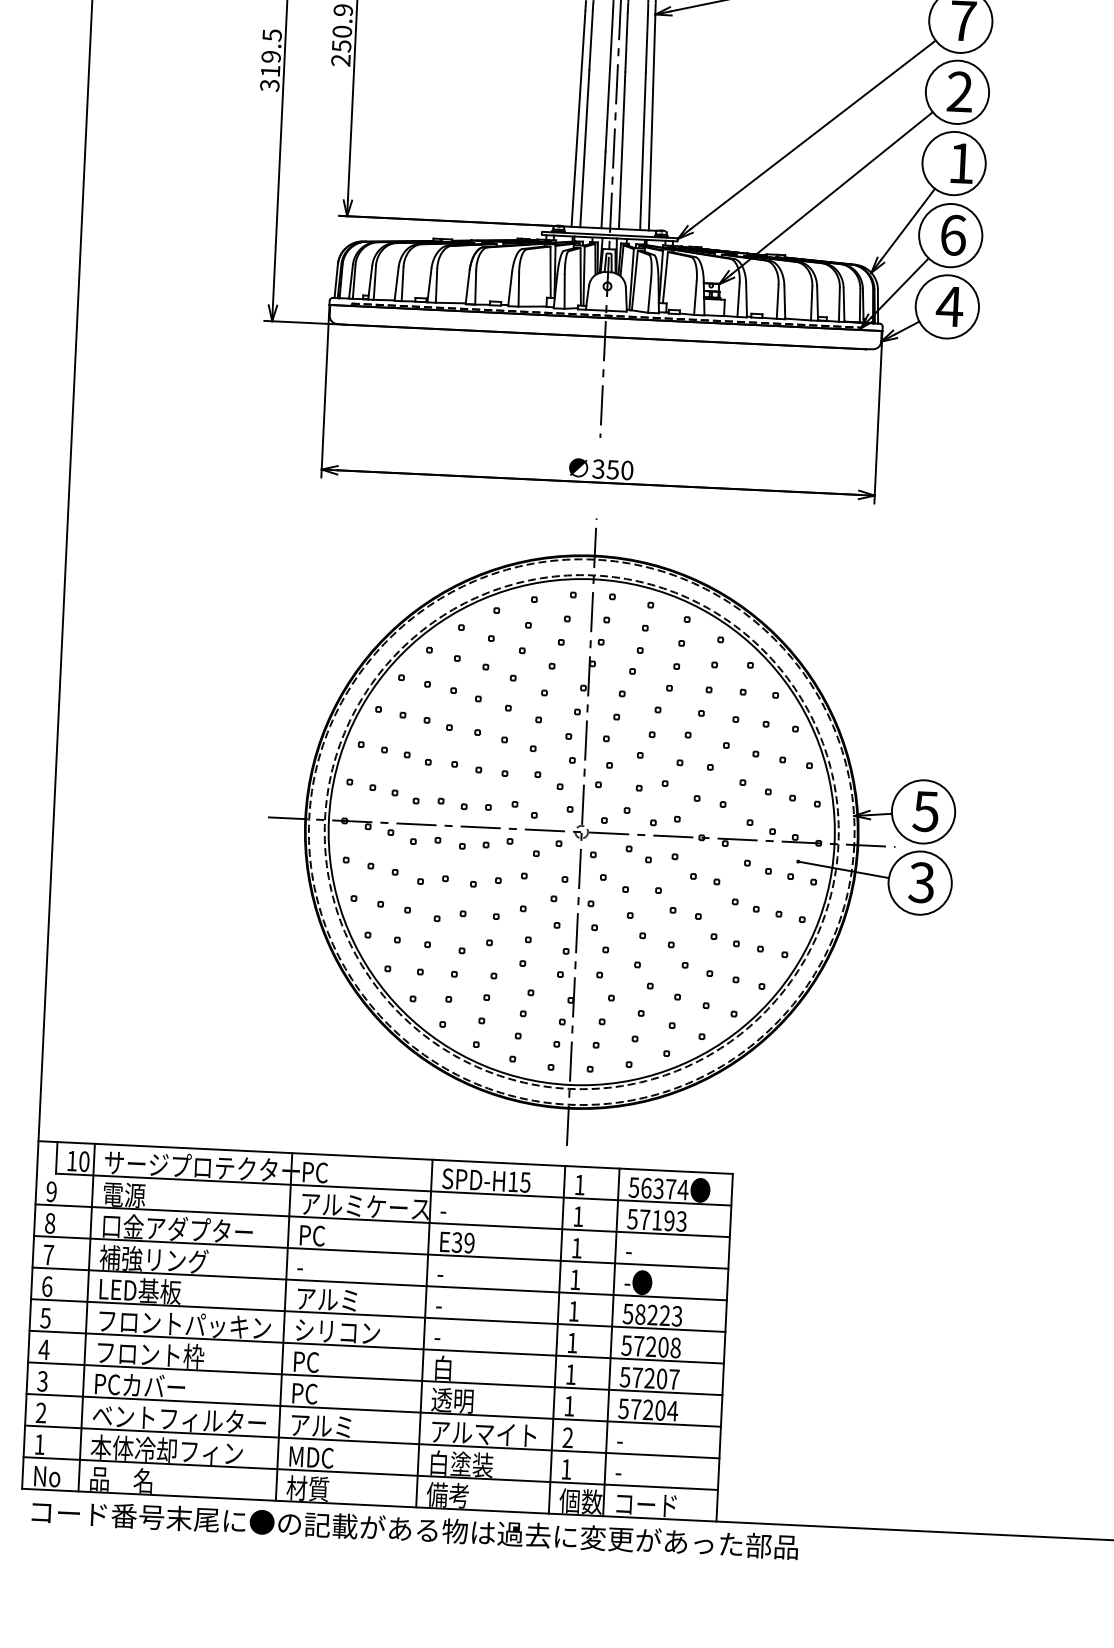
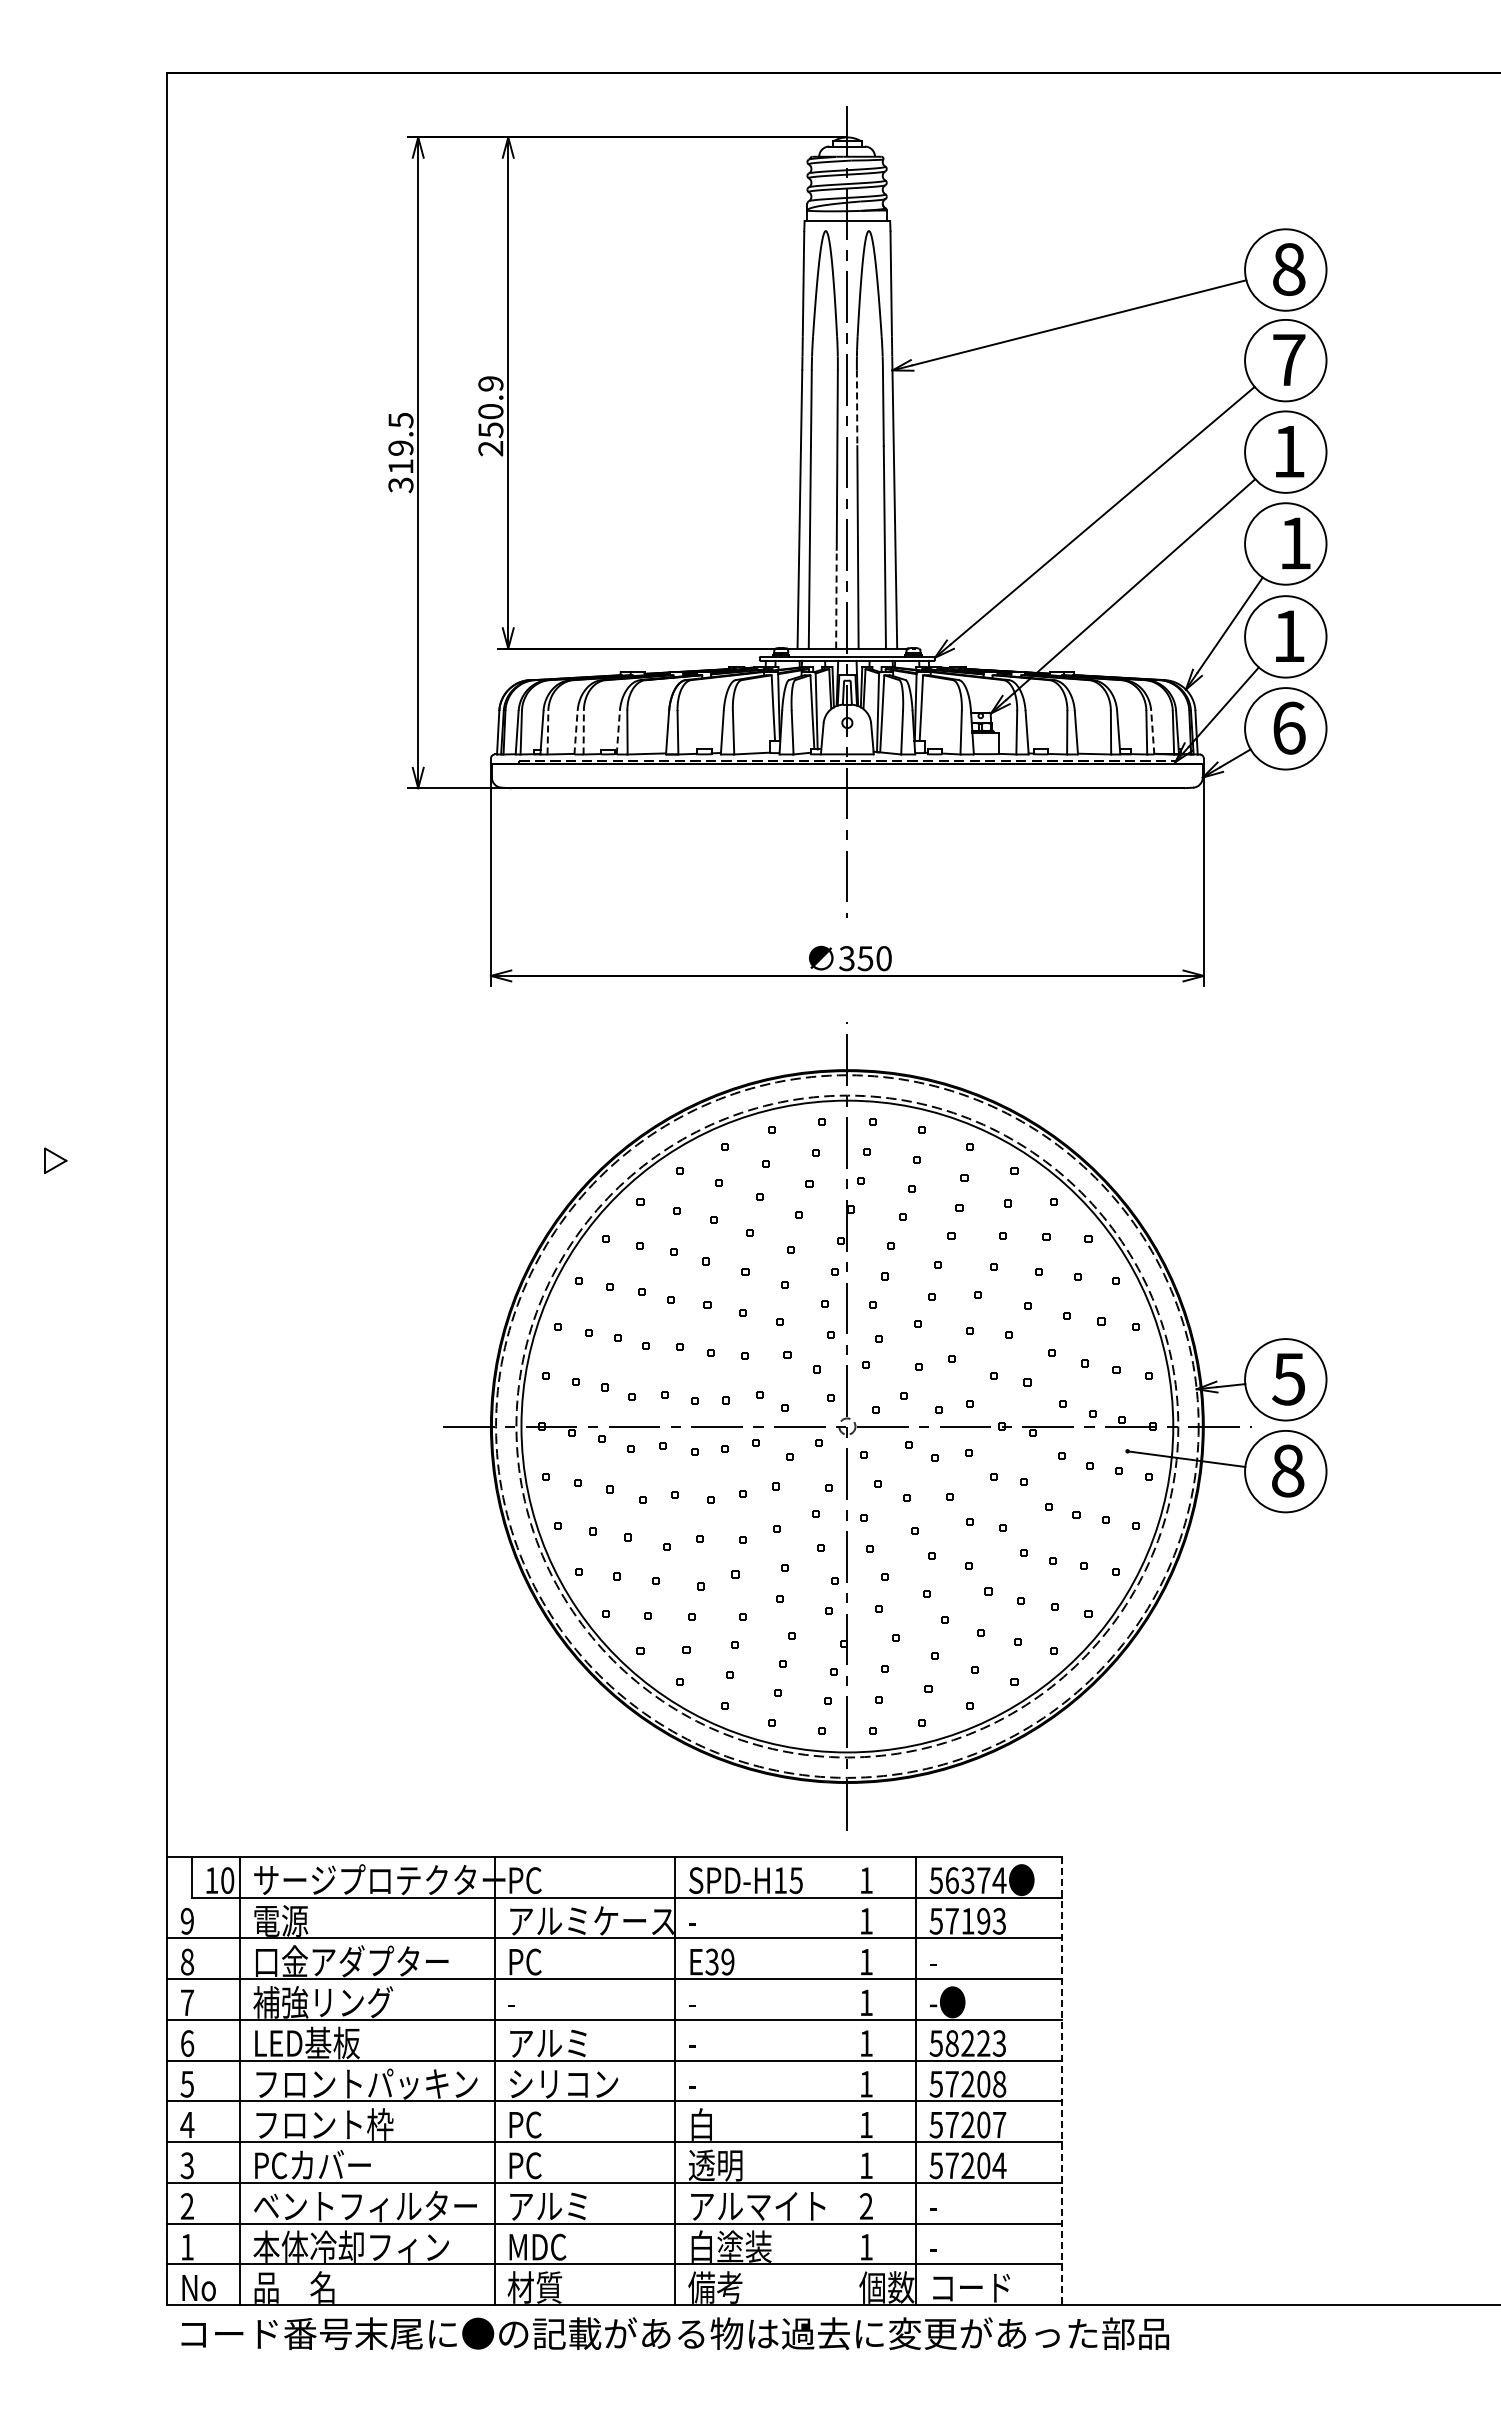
line: (626, 42) -> (857, 408), solid -> dashed
text: (960, 91) -> (1289, 451), 2 -> 1
line: (603, 189) -> (836, 598), solid -> dashed
text: (953, 234) -> (1289, 635), 6 -> 1
line: (374, 282) -> (547, 732), solid -> dashed
line: (397, 283) -> (576, 732), solid -> dashed
line: (402, 284) -> (583, 732), solid -> dashed
line: (429, 285) -> (618, 732), solid -> dashed
line: (843, 304) -> (1152, 732), solid -> dashed
text: (949, 306) -> (1288, 727), 4 -> 6
text: (921, 882) -> (1287, 1470), 3 -> 8
line: (557, 1339) -> (846, 2080), removed
line: (724, 1348) -> (1062, 2081), solid -> dashed

